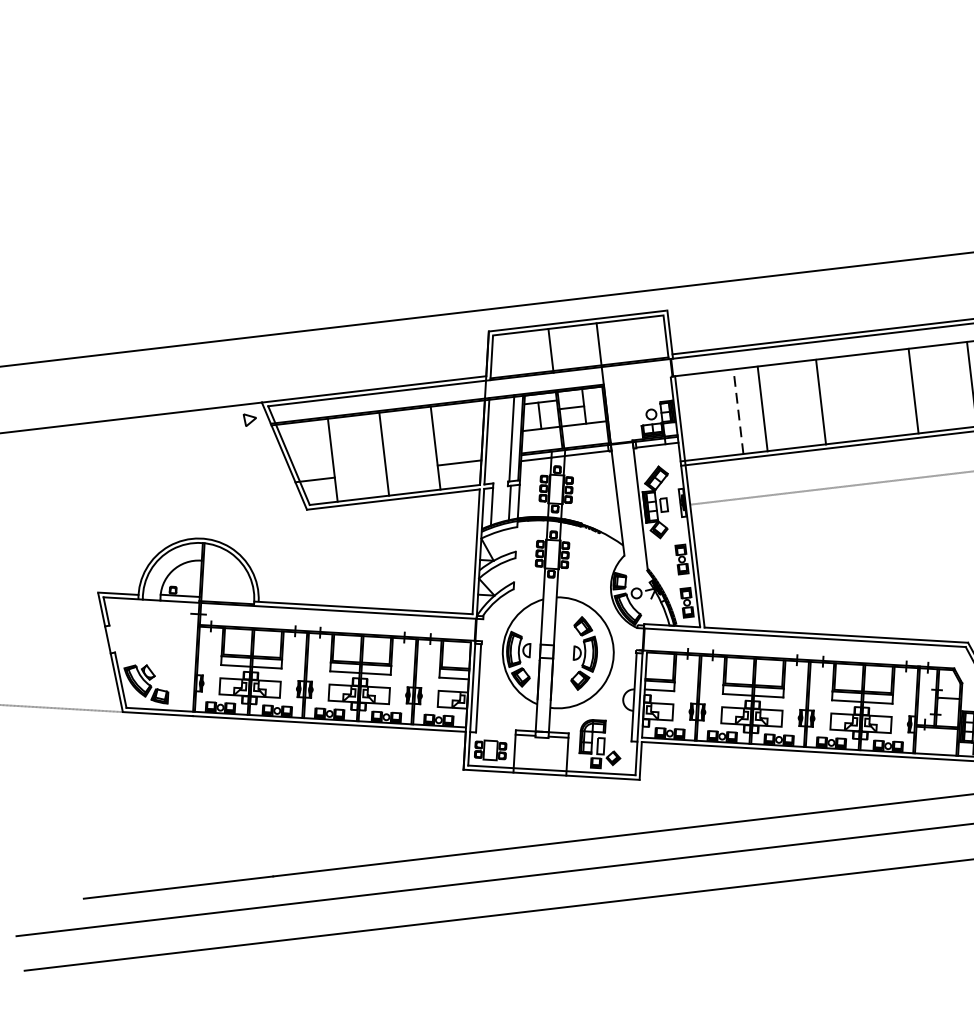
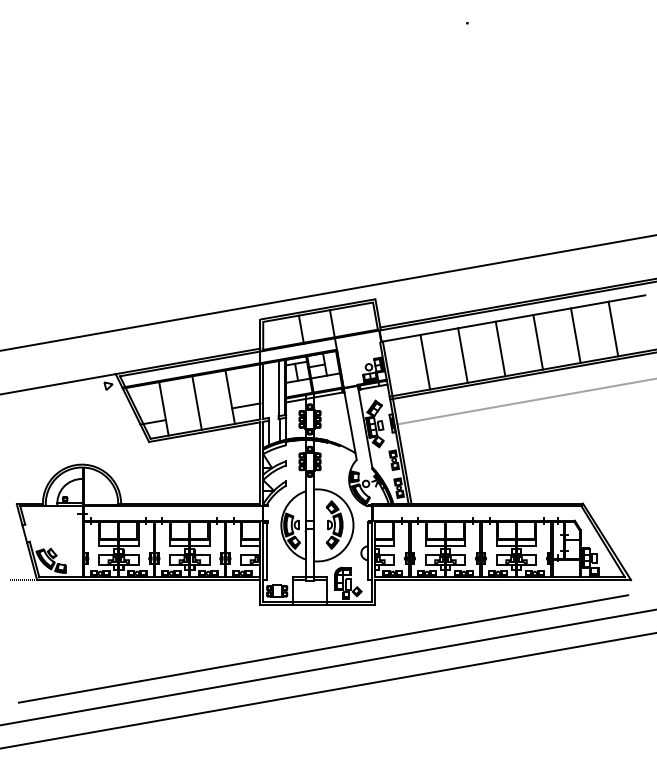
line: (821, 401) -> (500, 348), moved
line: (762, 408) -> (462, 355), moved
line: (738, 412) -> (425, 362), dashed -> solid

